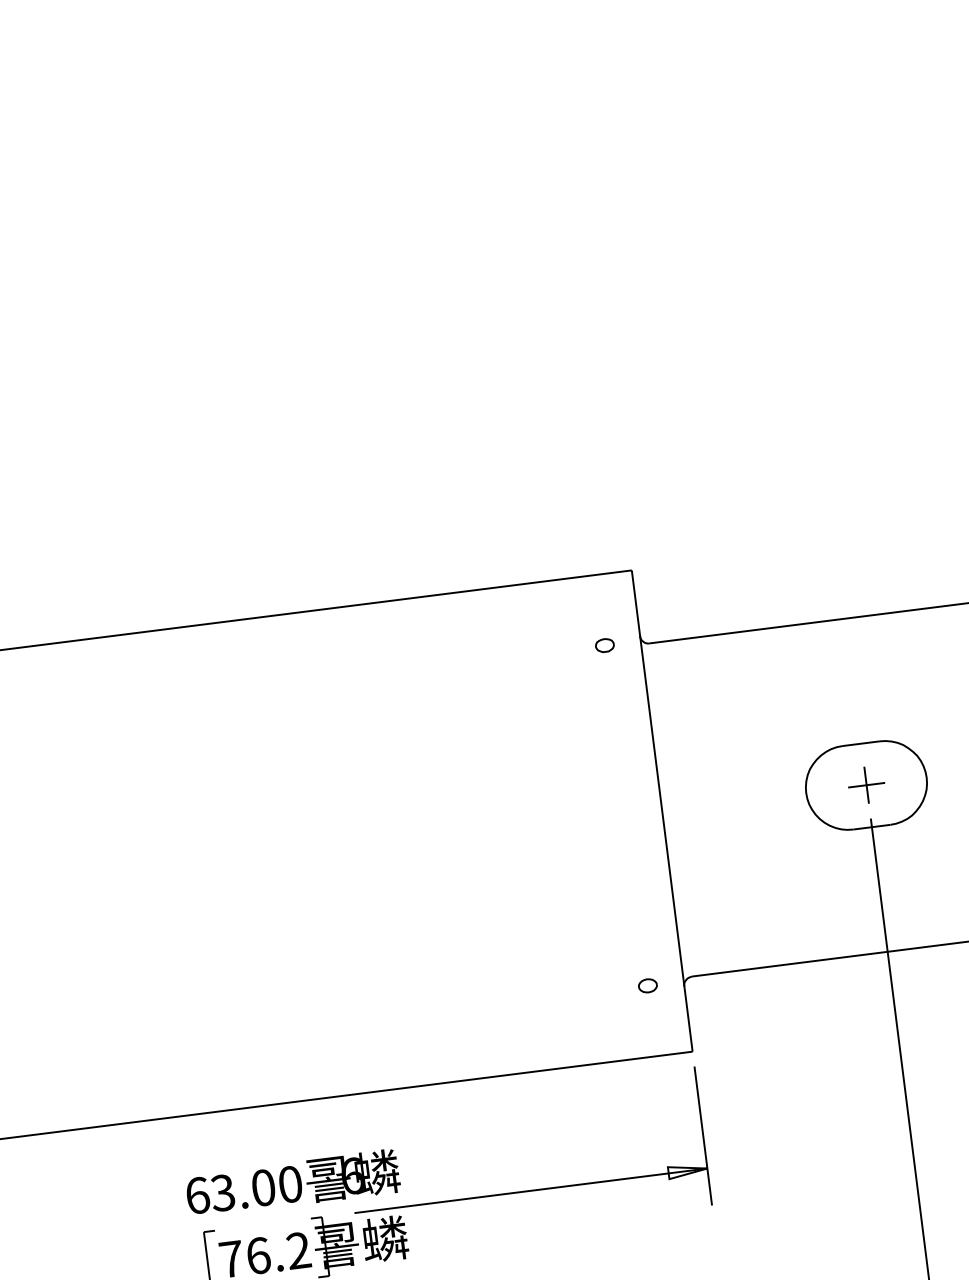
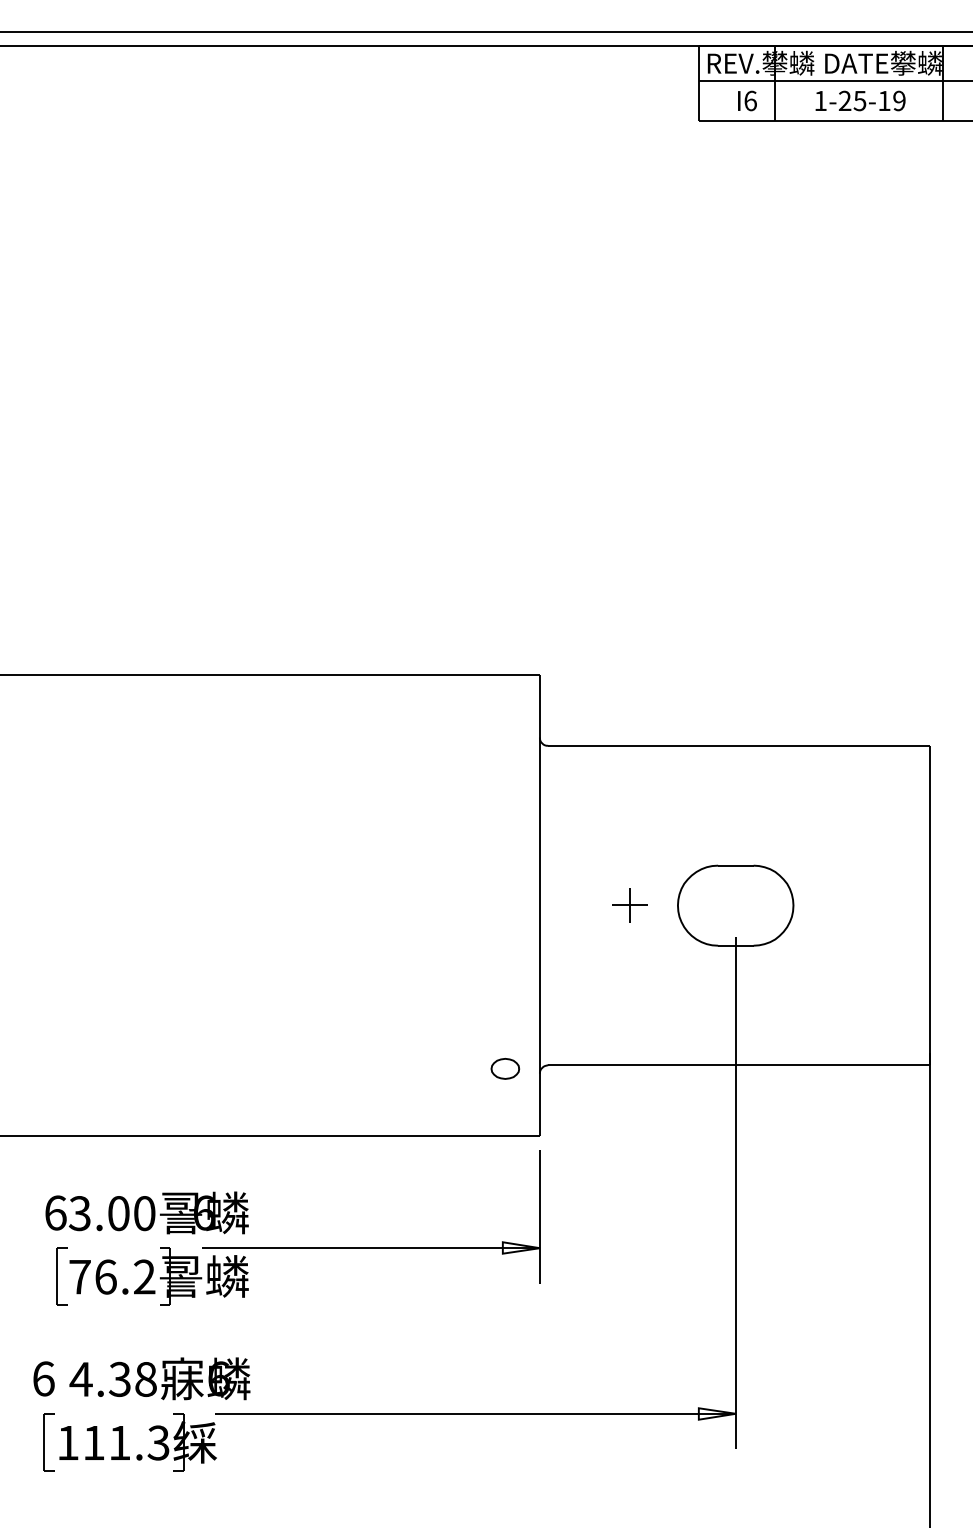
part: (604, 645) -> (505, 742), removed
part: (866, 785) -> (629, 905), moved
part: (647, 985) -> (505, 1068), size x1.6

